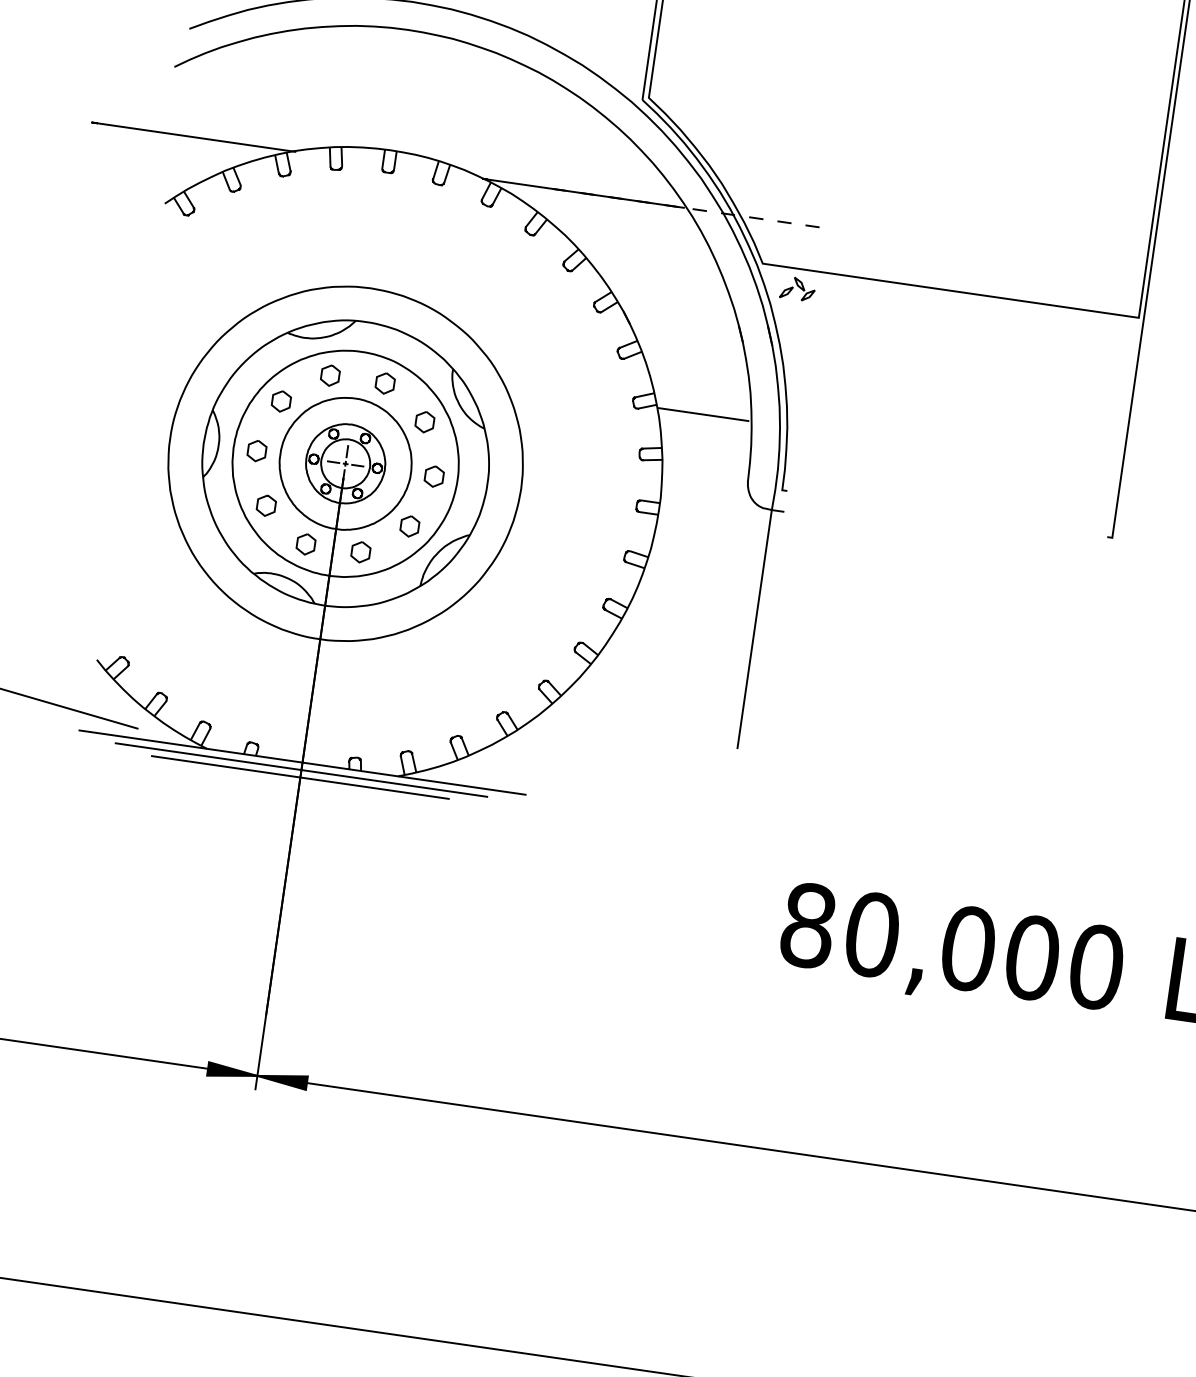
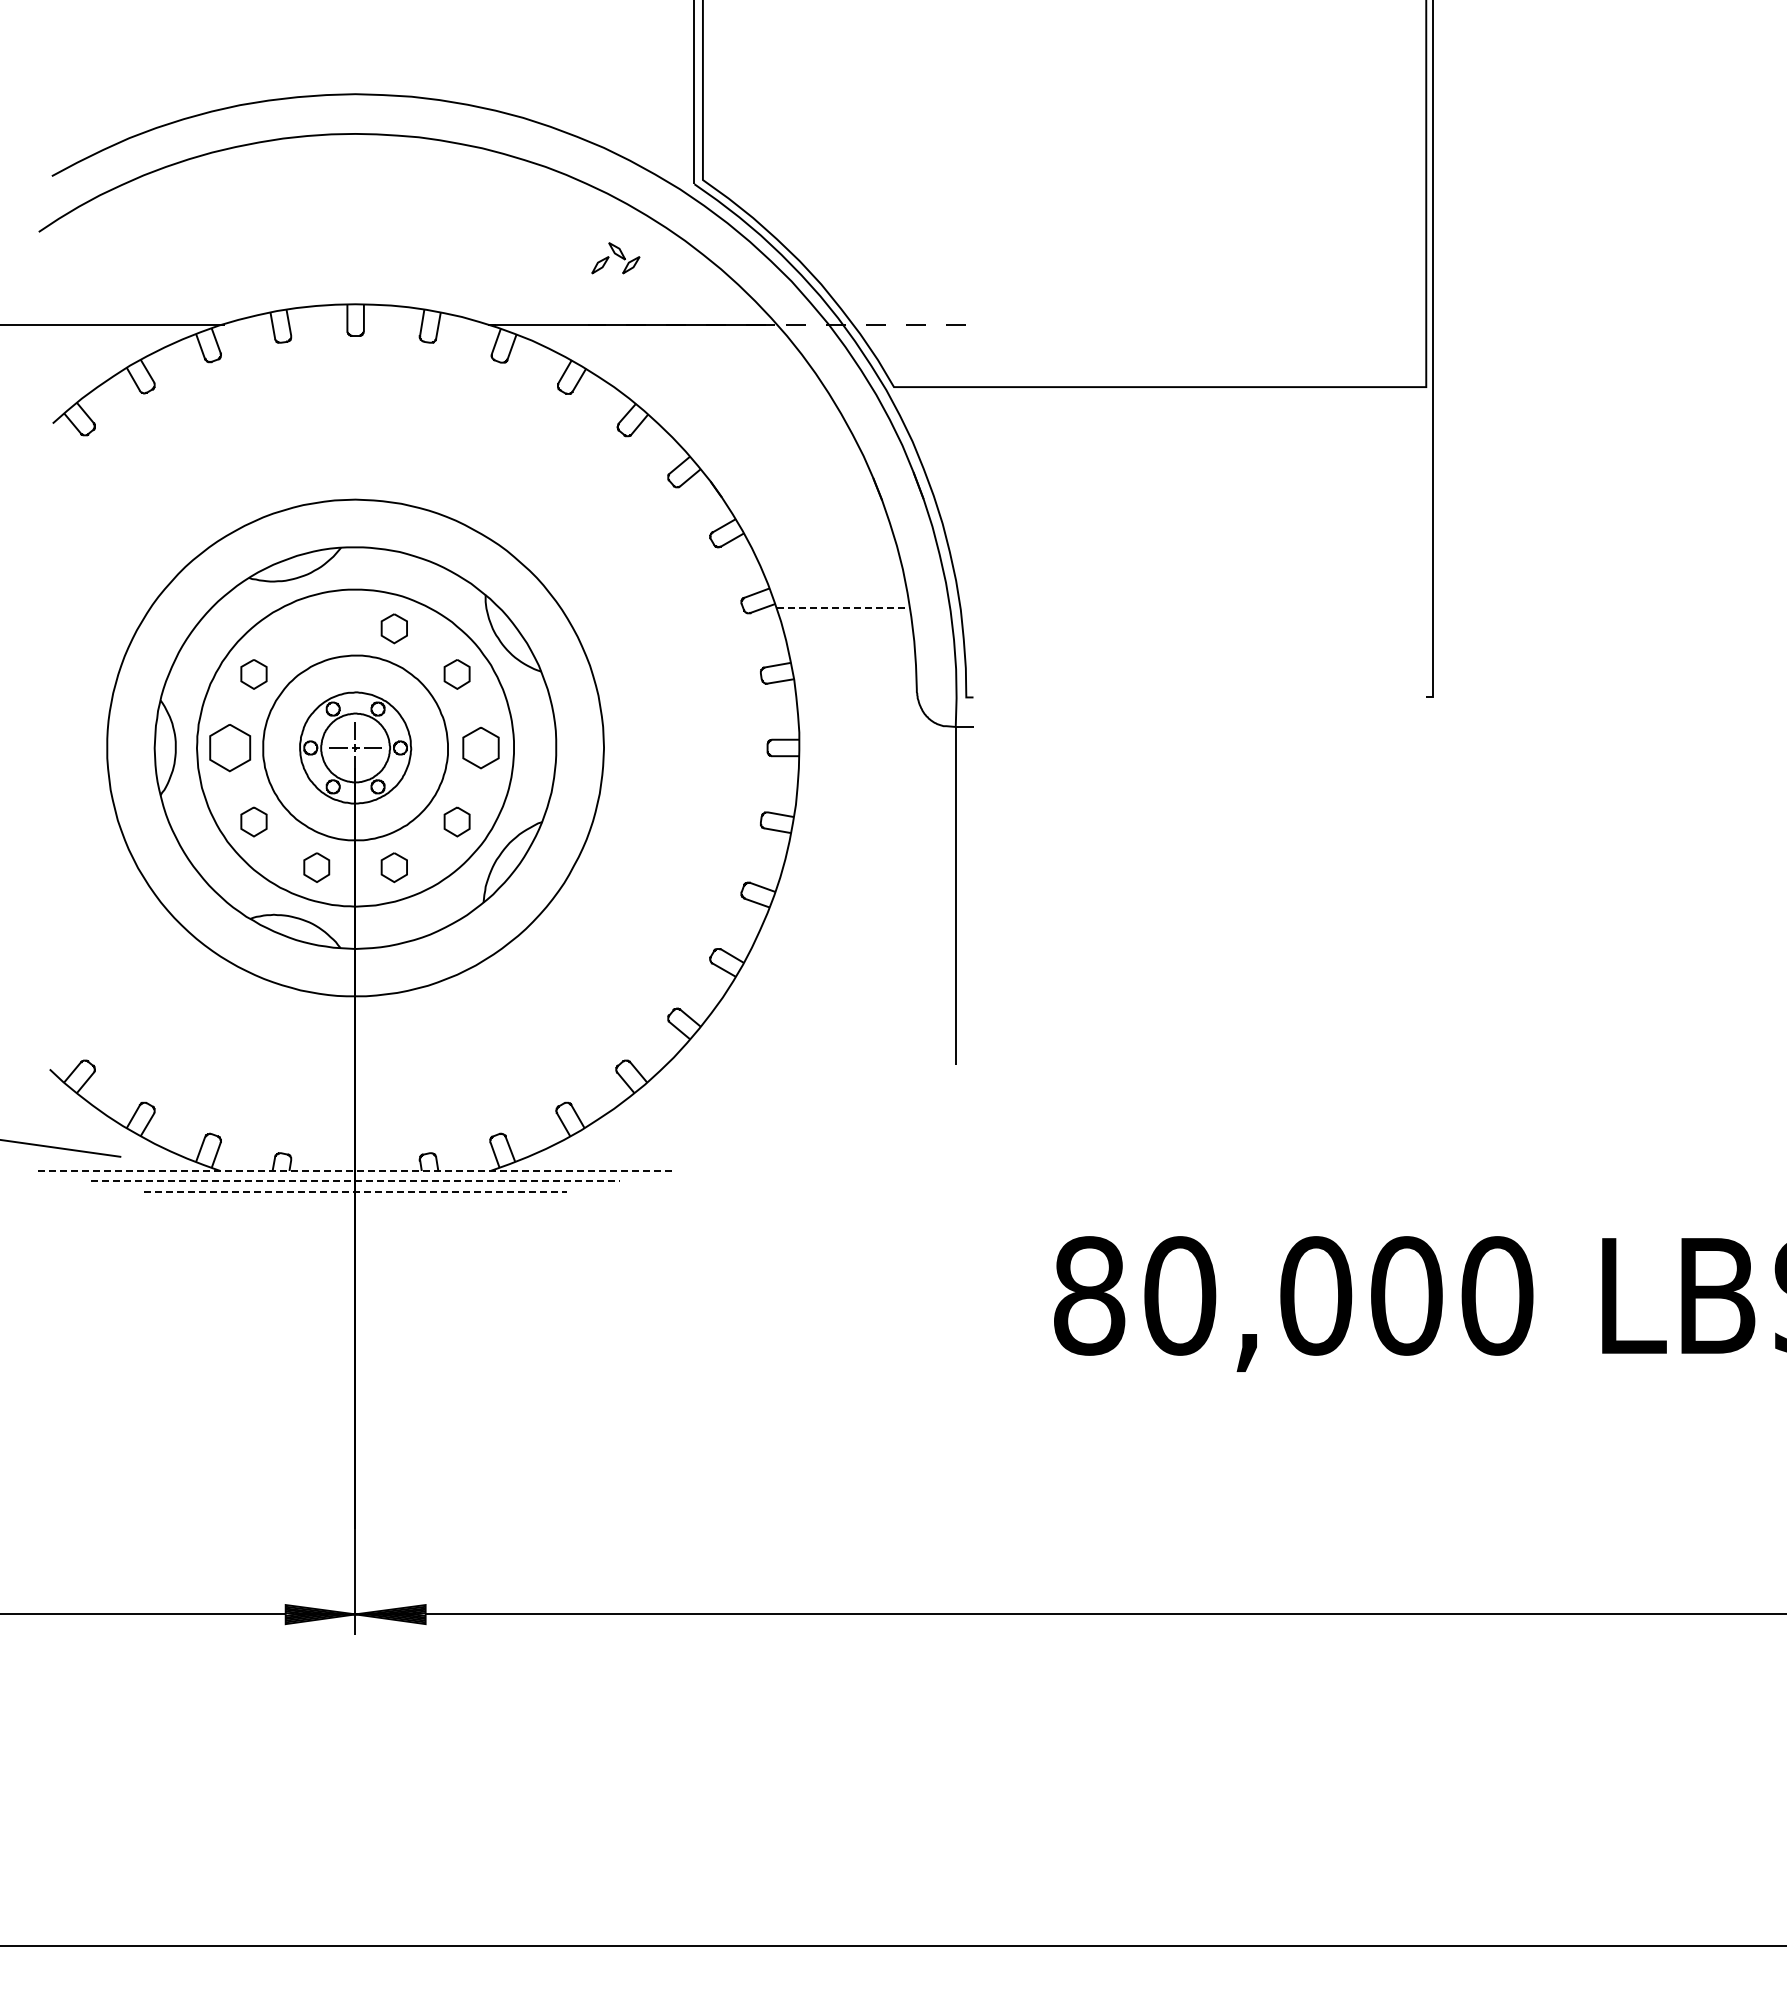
part: (797, 289) -> (615, 258), moved
part: (330, 375) -> (316, 628), removed
line: (703, 414) -> (842, 608), solid -> dashed
part: (256, 450) -> (229, 747), size x1.6
part: (433, 476) -> (480, 747), size x1.4
line: (302, 762) -> (355, 1170), solid -> dashed
line: (301, 770) -> (355, 1181), solid -> dashed
line: (300, 777) -> (355, 1192), solid -> dashed

